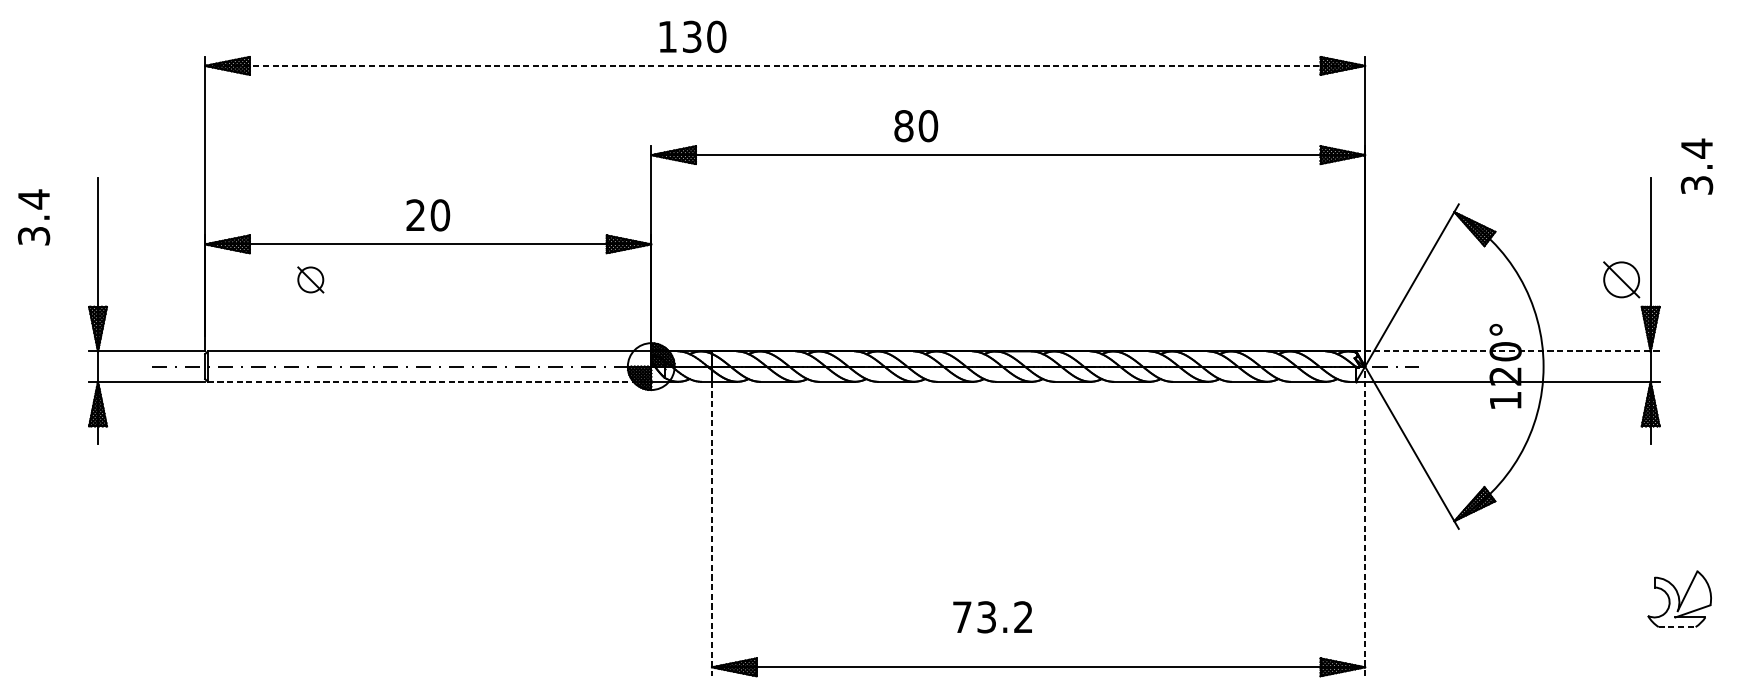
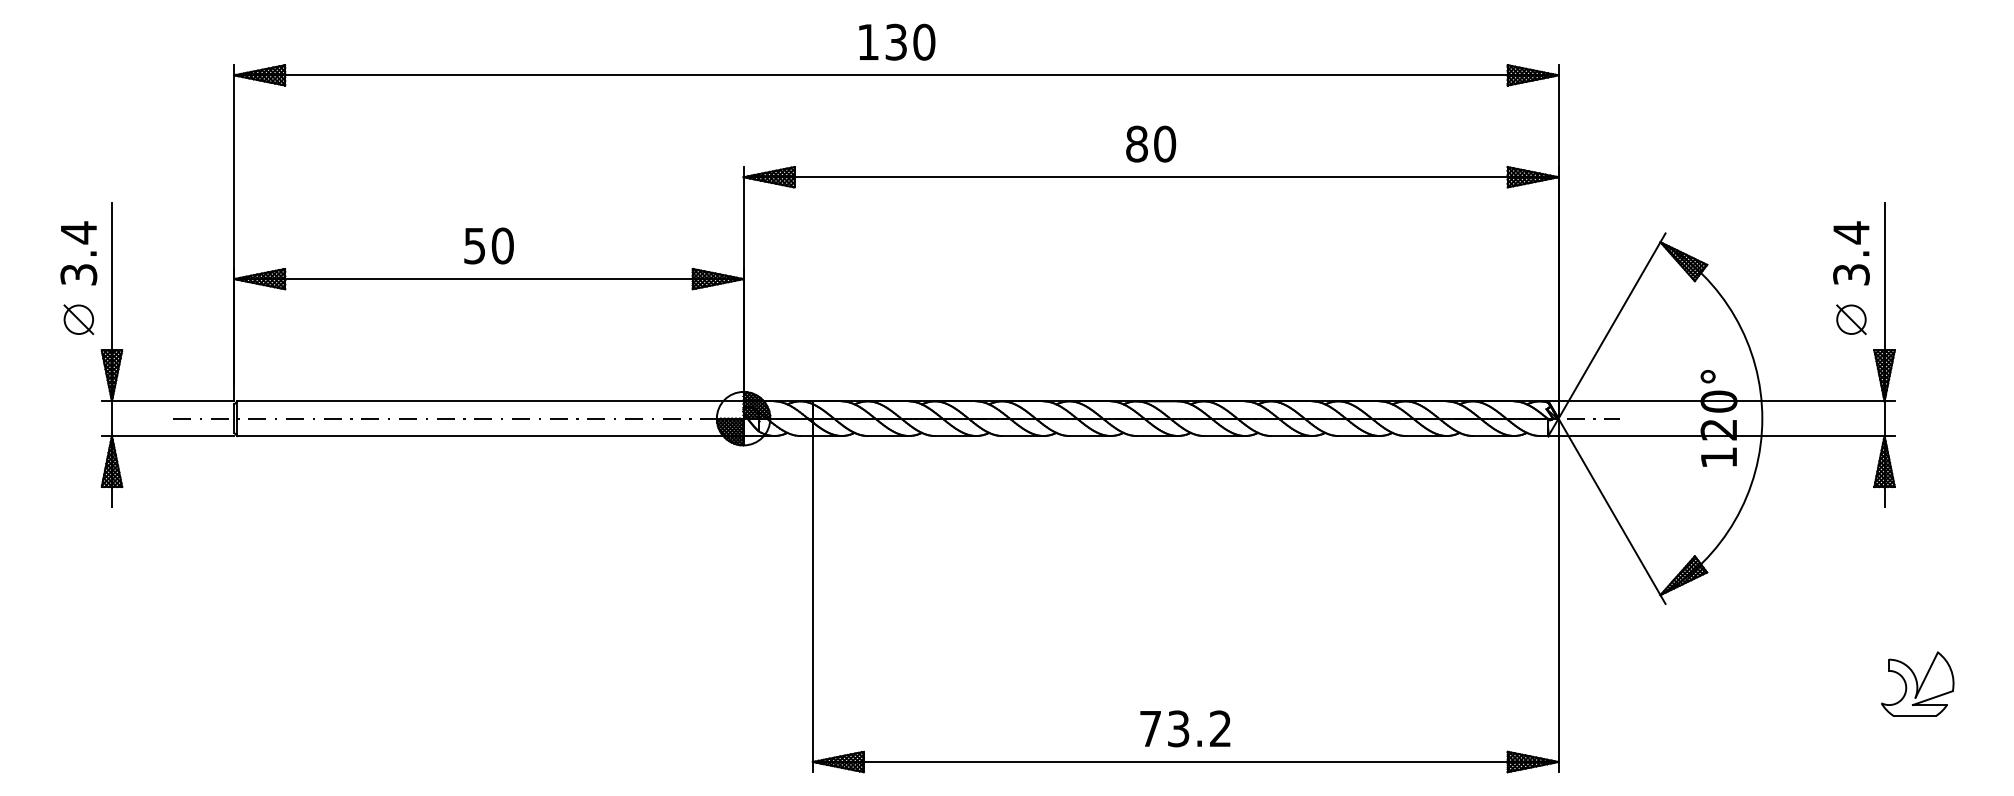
text: (693, 36) -> (897, 41), moved
line: (785, 66) -> (896, 75), dashed -> solid
text: (916, 125) -> (1151, 143), moved
text: (1697, 166) -> (1851, 253), moved
text: (415, 214) -> (474, 245), 20 -> 50
text: (33, 217) -> (78, 253), moved
part: (310, 279) -> (78, 319), moved
part: (1621, 279) -> (1851, 319), size x0.71
line: (1507, 351) -> (1721, 401), dashed -> solid
line: (429, 382) -> (490, 436), dashed -> solid
line: (1365, 521) -> (1558, 595), dashed -> solid
line: (711, 529) -> (812, 604), dashed -> solid
text: (992, 616) -> (1185, 728), moved
line: (1677, 627) -> (1915, 716), dashed -> solid

